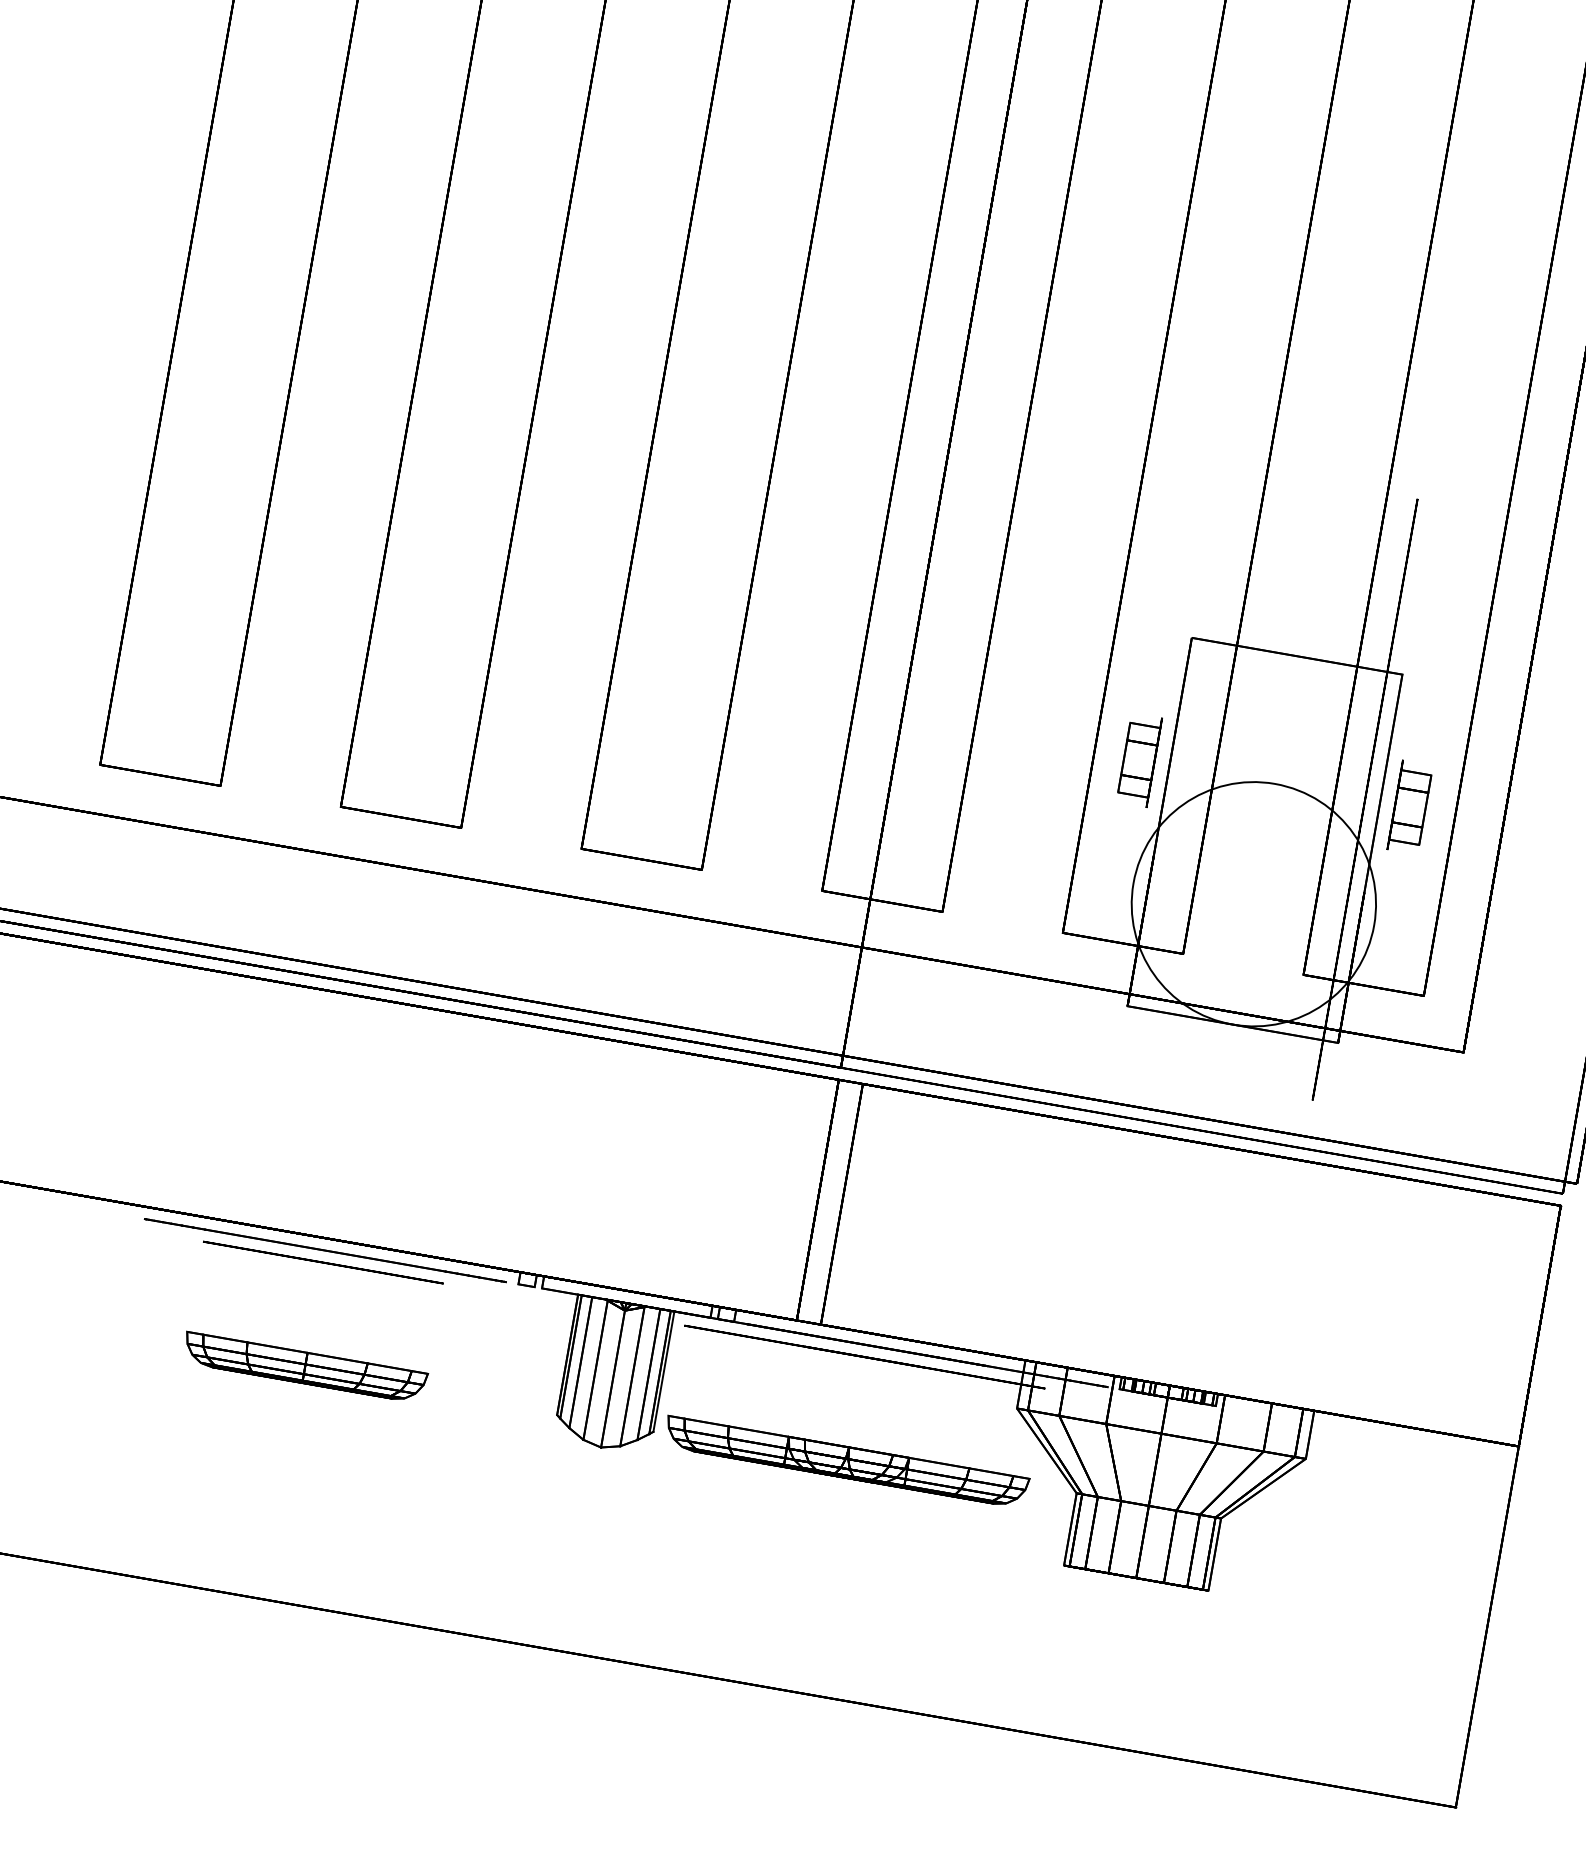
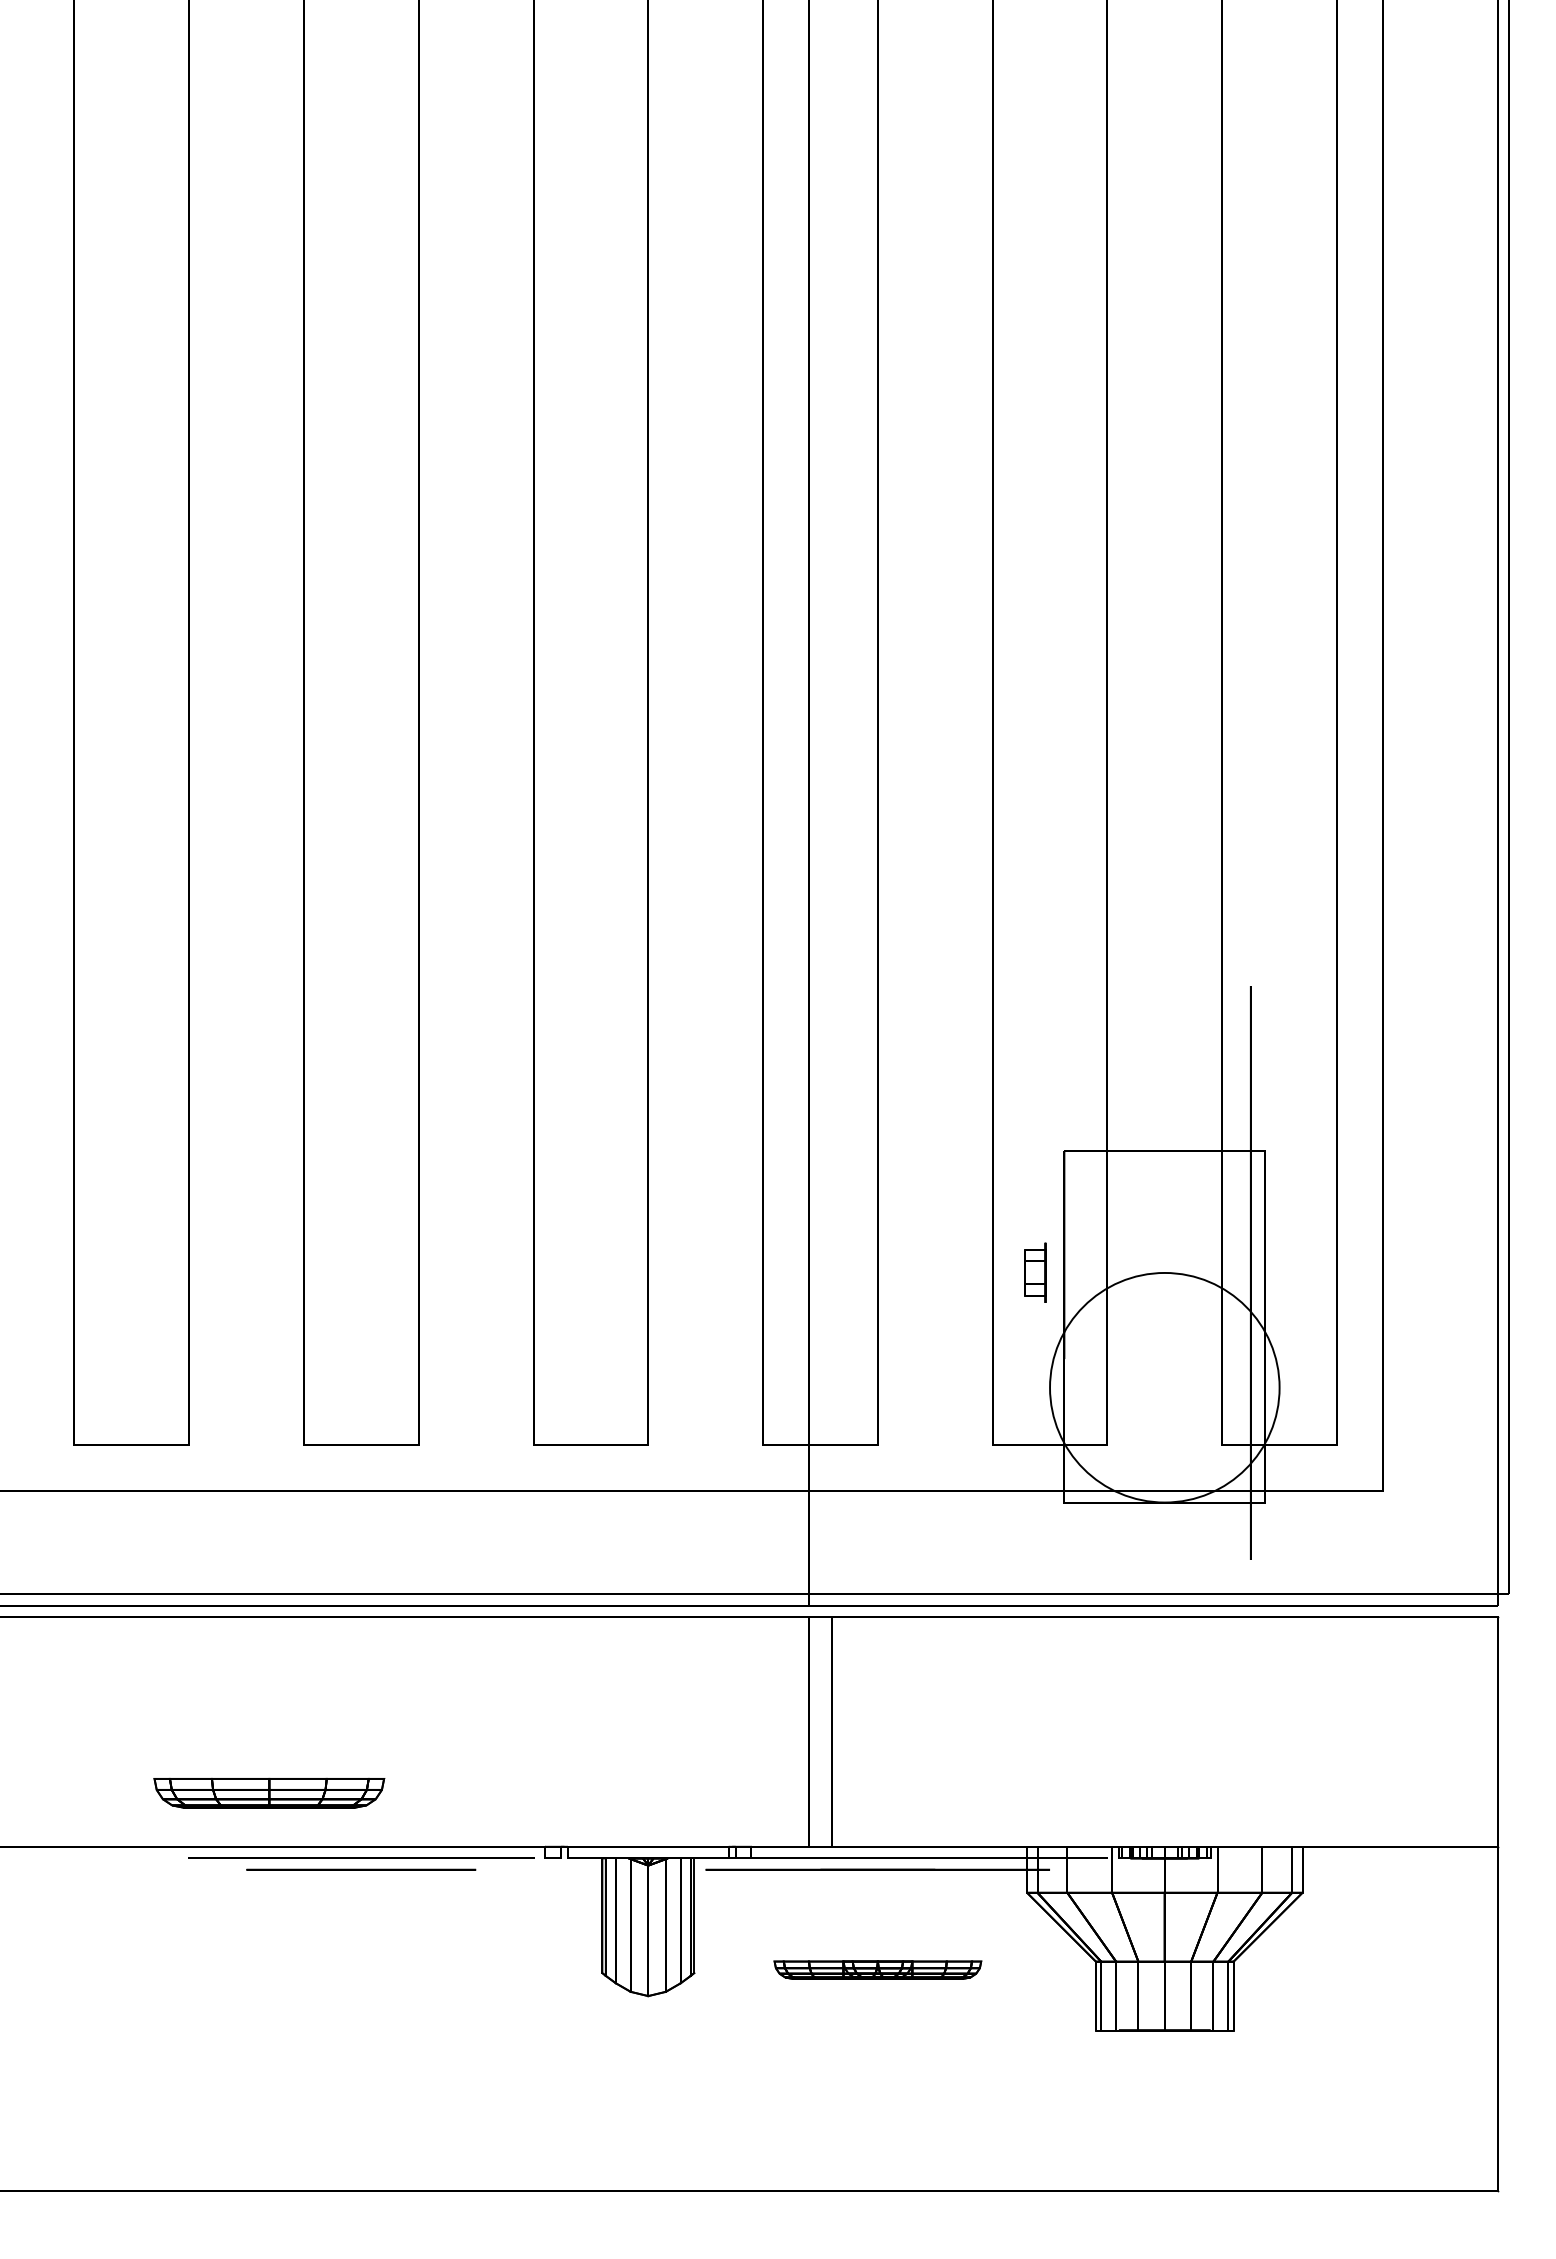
part: (1139, 759) -> (1035, 1272), size x0.7
part: (1409, 806) -> (1293, 1272), removed
part: (305, 1367) -> (269, 1792), moved
part: (846, 1461) -> (877, 1969), size x0.6

